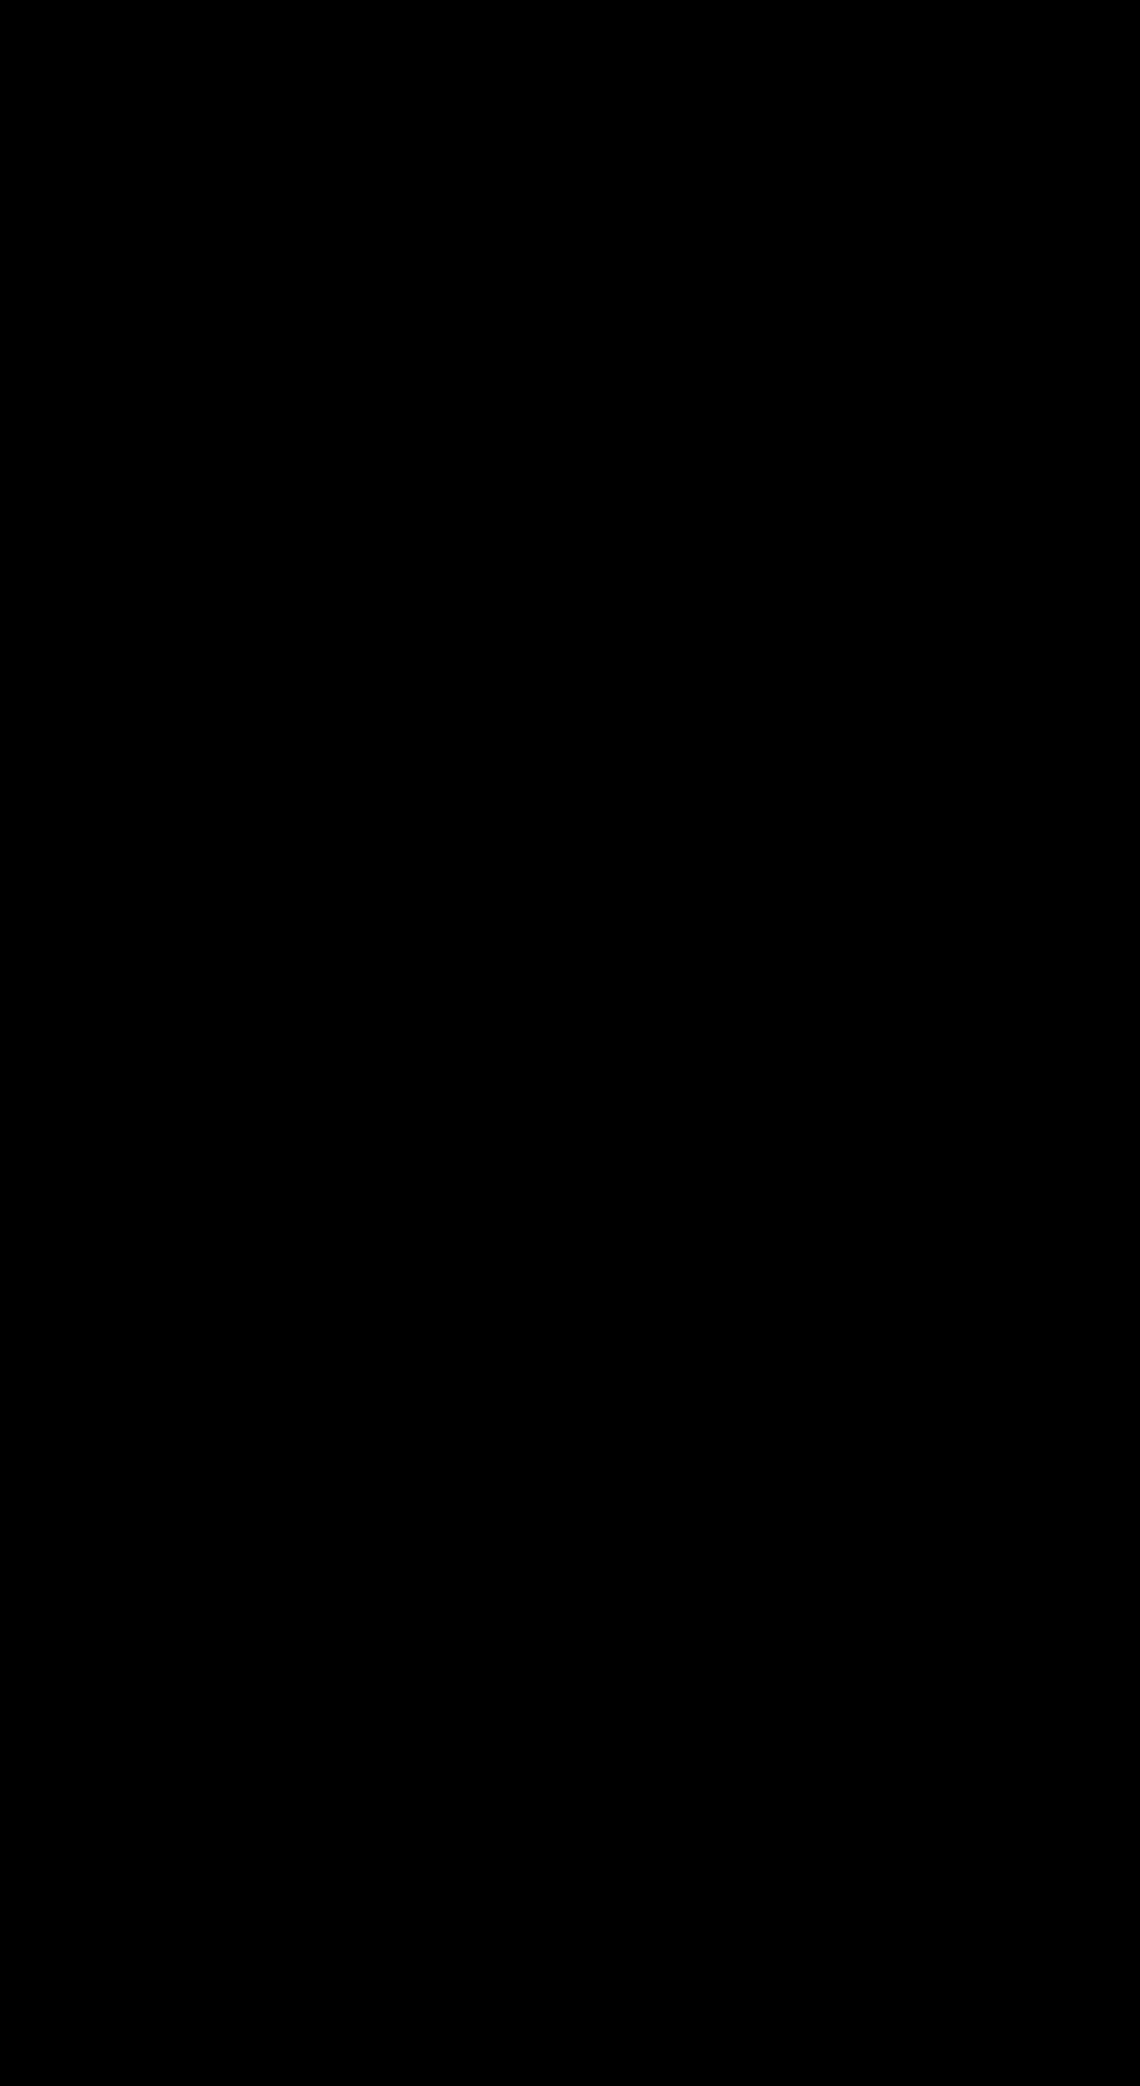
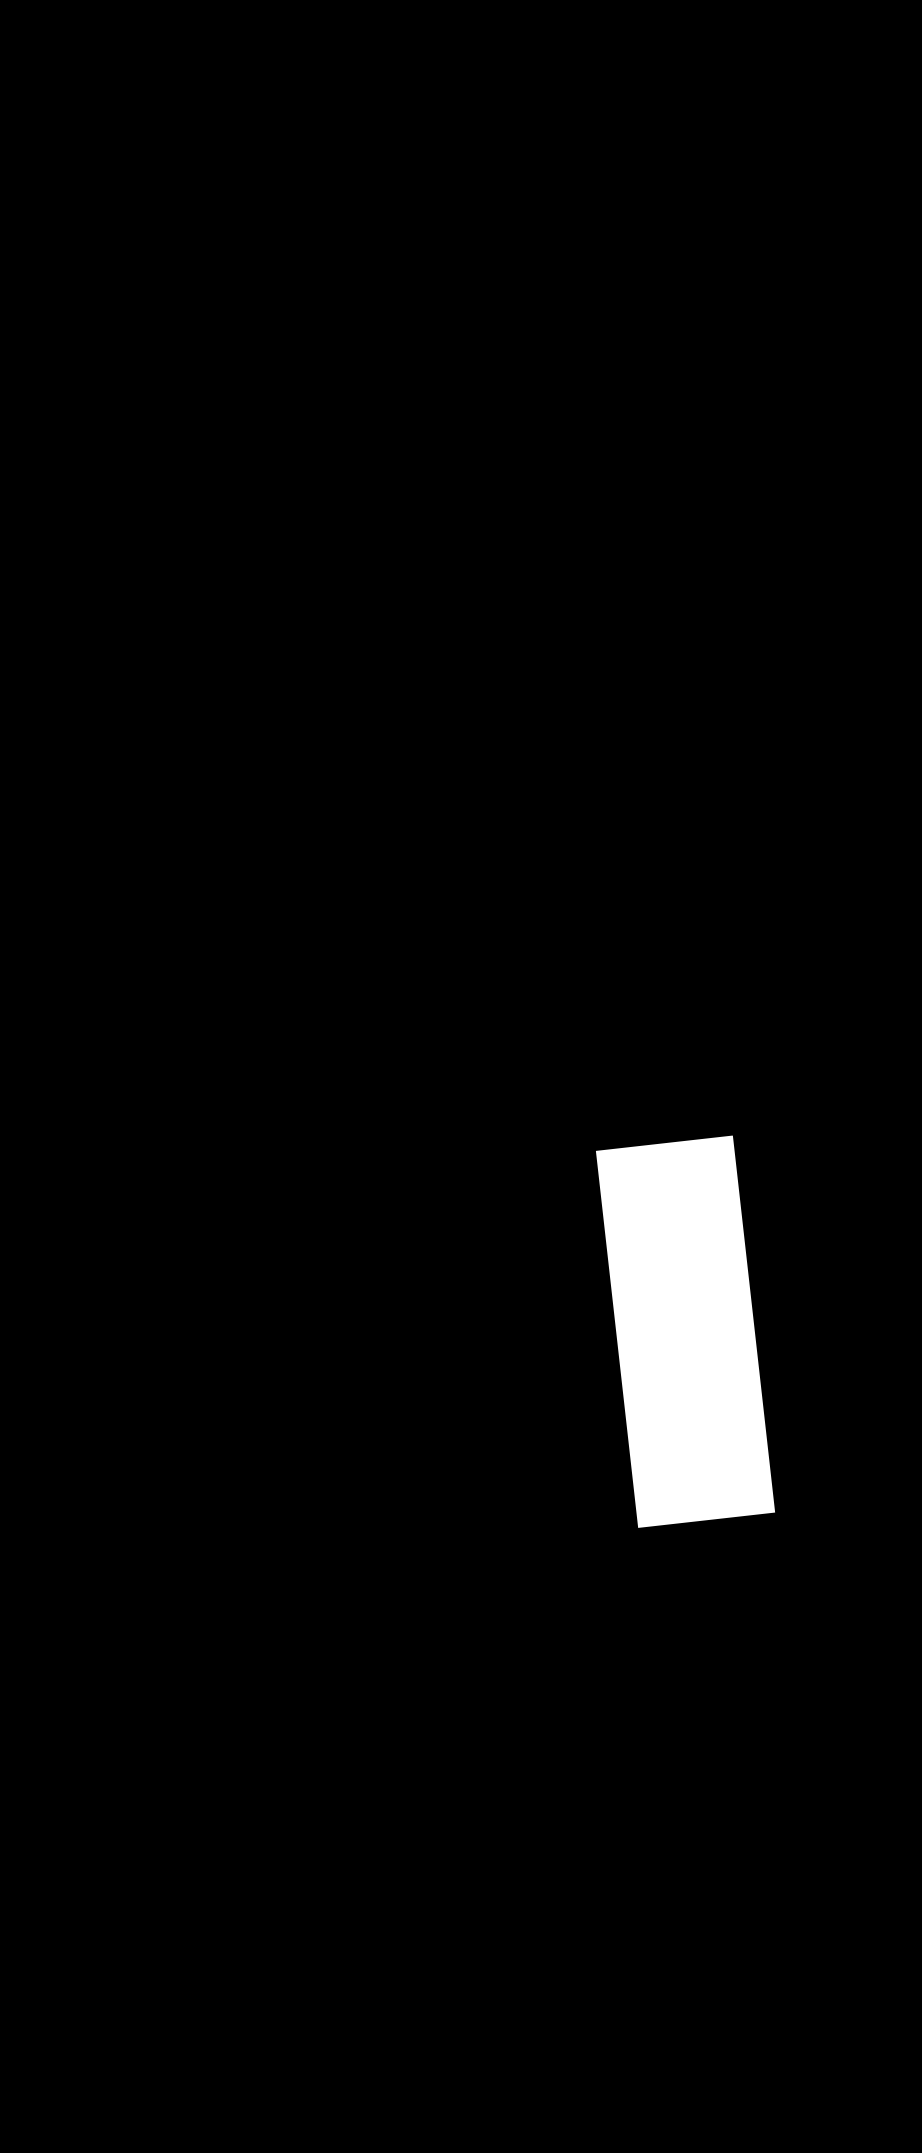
fill: (554, 1433) -> (685, 1331), removed

